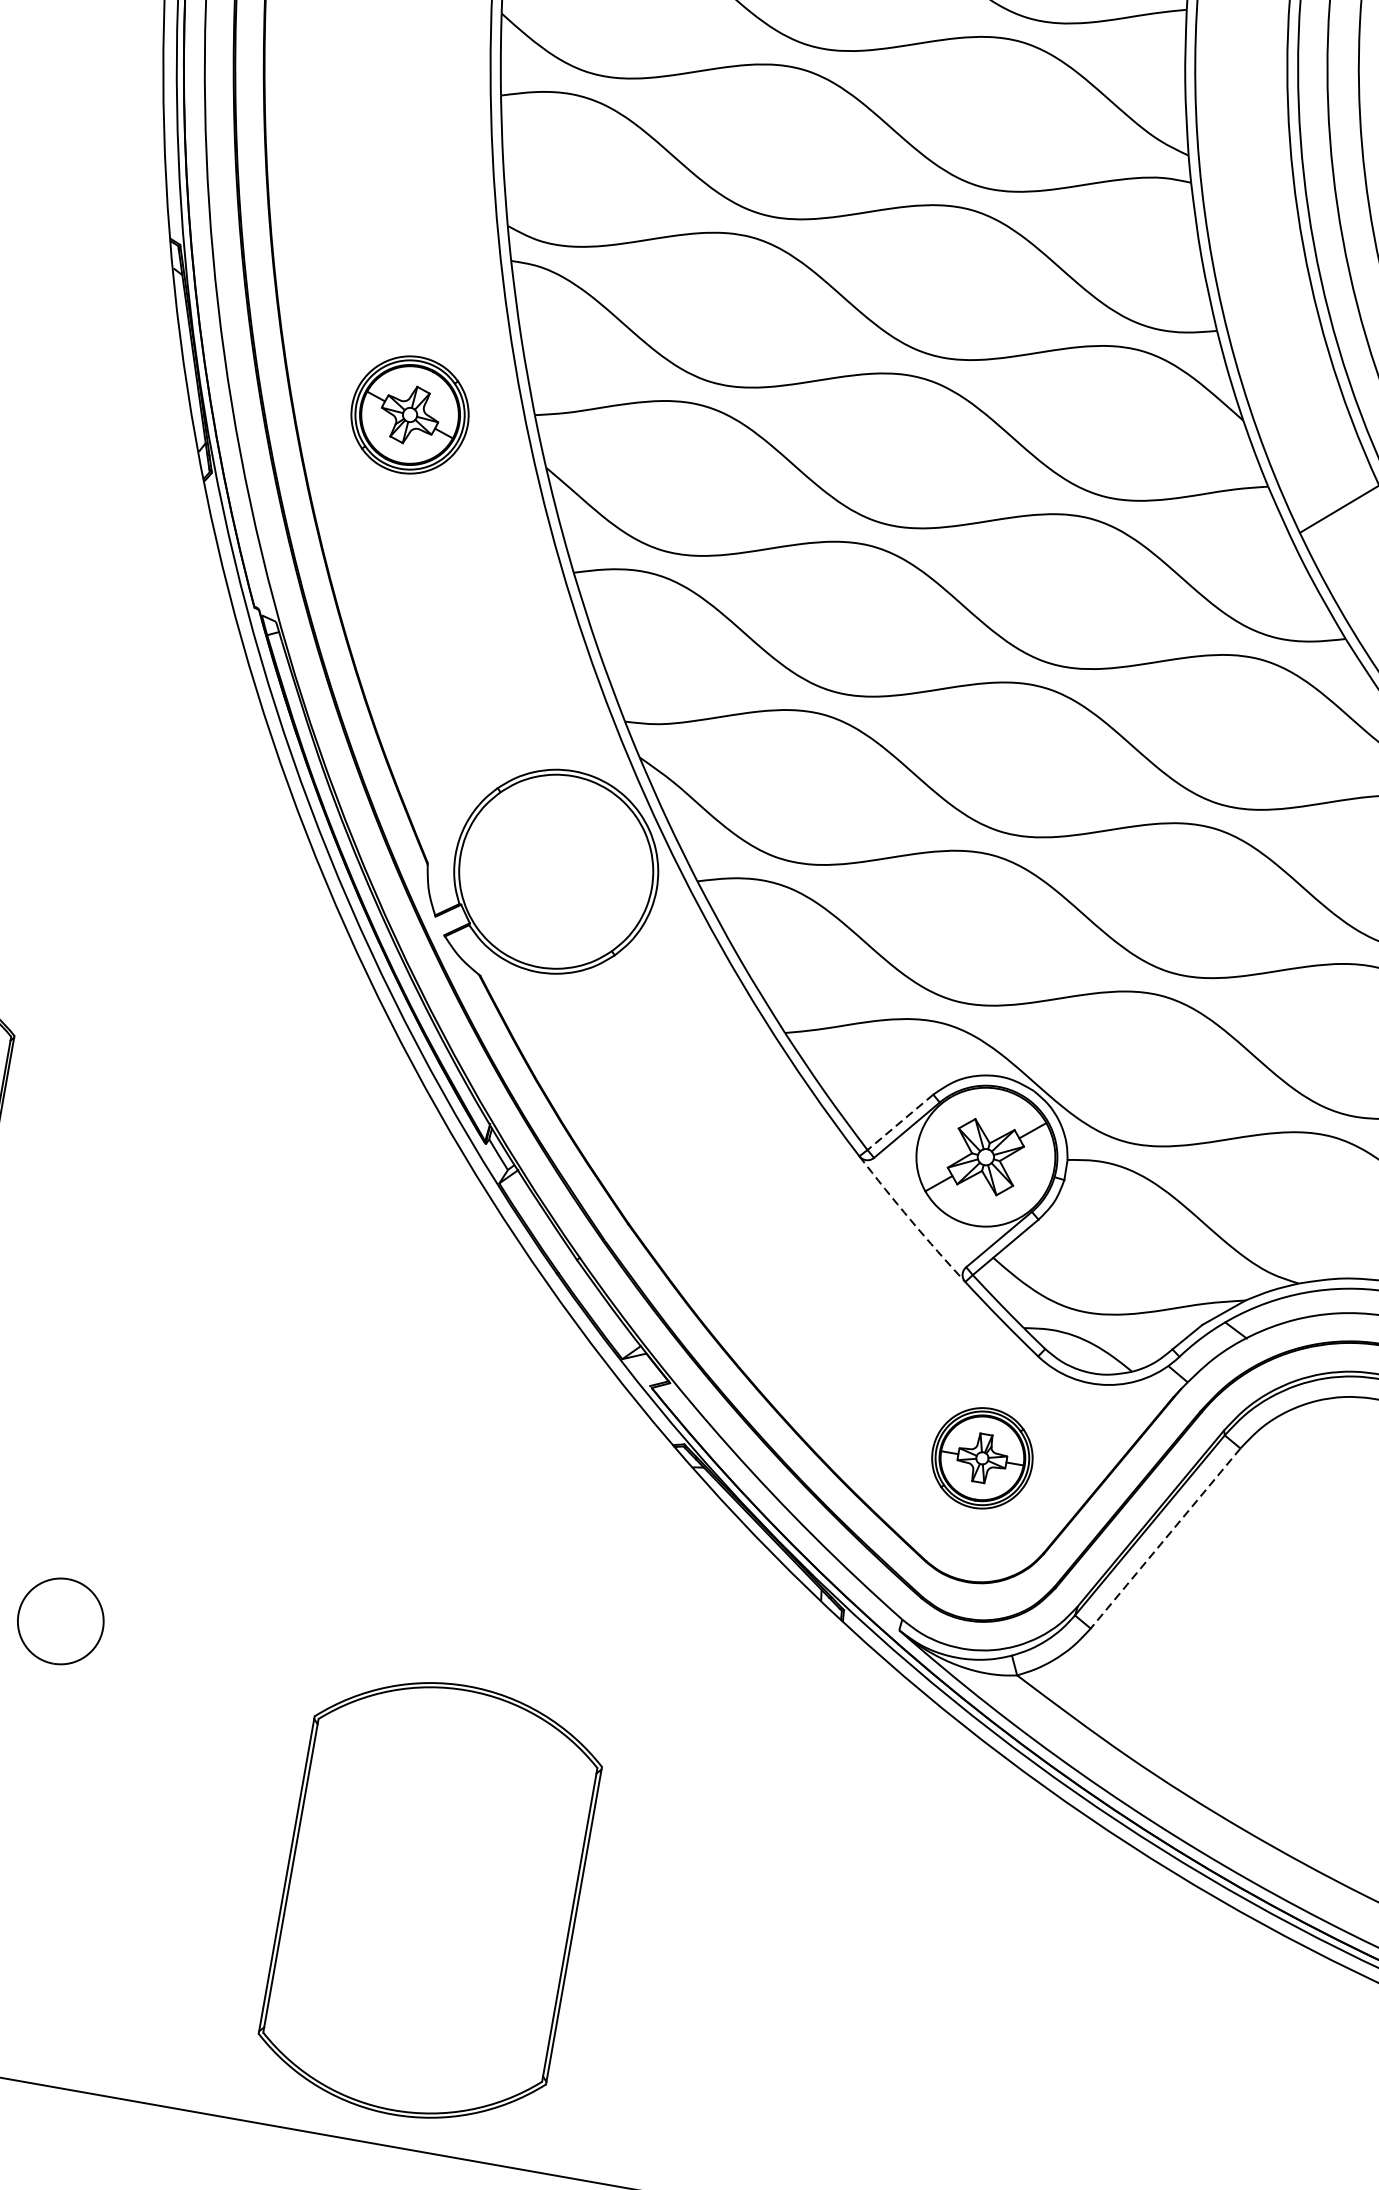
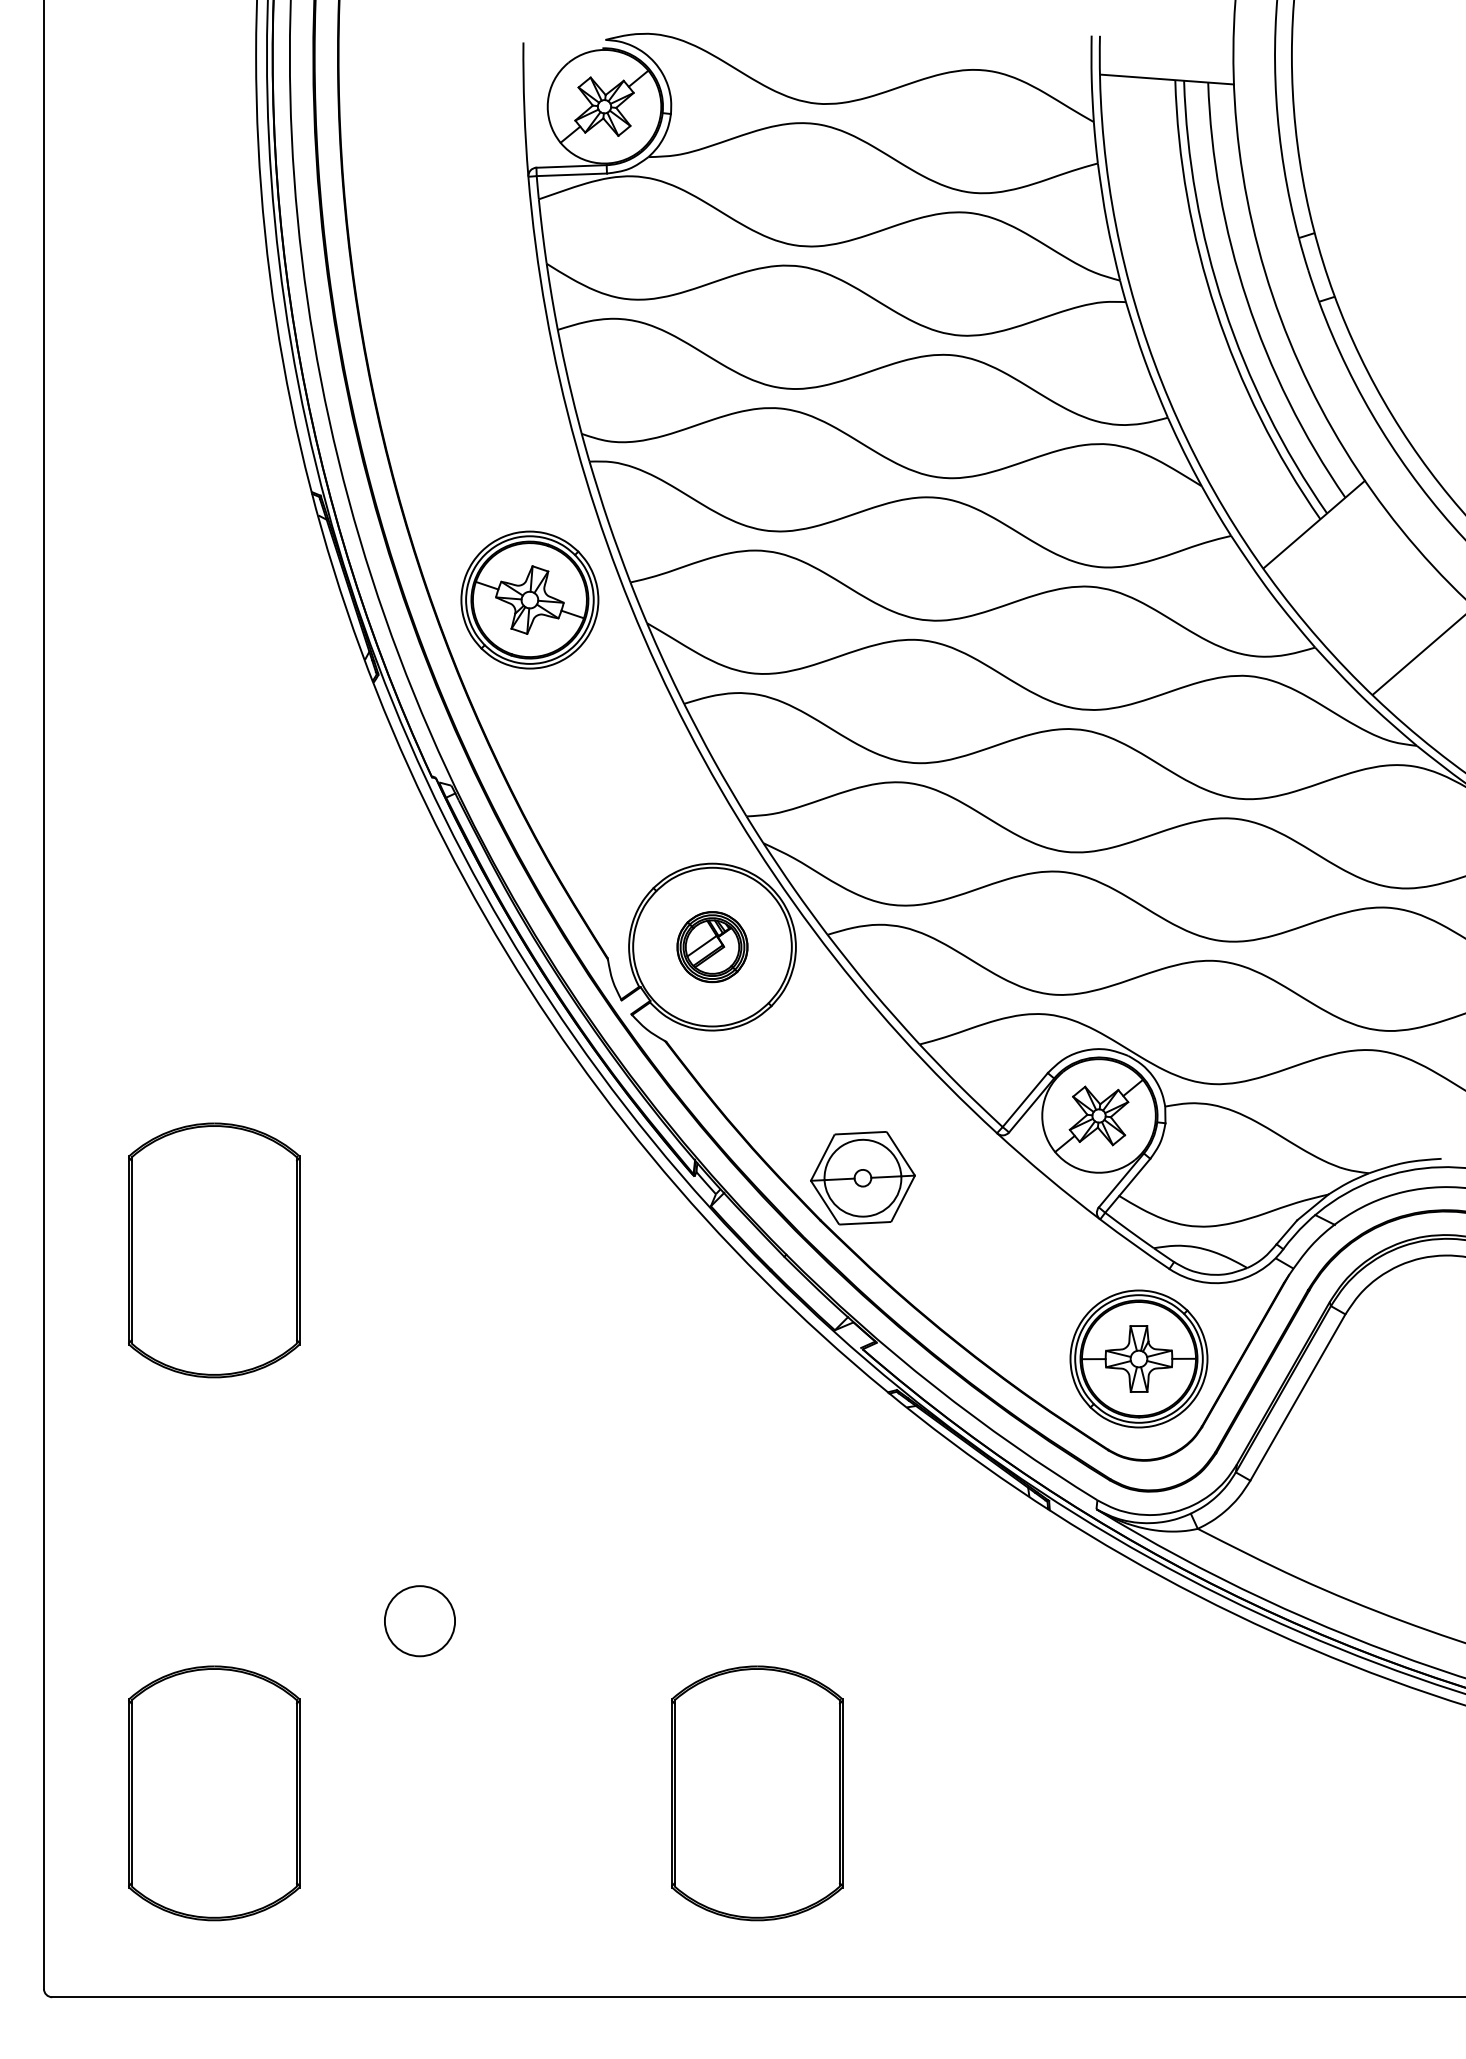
part: (409, 414) -> (529, 599), size x1.43
part: (556, 872) -> (712, 947), added
line: (899, 1122) -> (1024, 1100), dashed -> solid
part: (687, 1182) -> (862, 1178), added
arc: (910, 1220) -> (1047, 1177), dashed -> solid
part: (981, 1457) -> (1138, 1358), size x1.67
line: (1165, 1538) -> (1297, 1397), dashed -> solid
part: (430, 1900) -> (757, 1793), size x0.71

